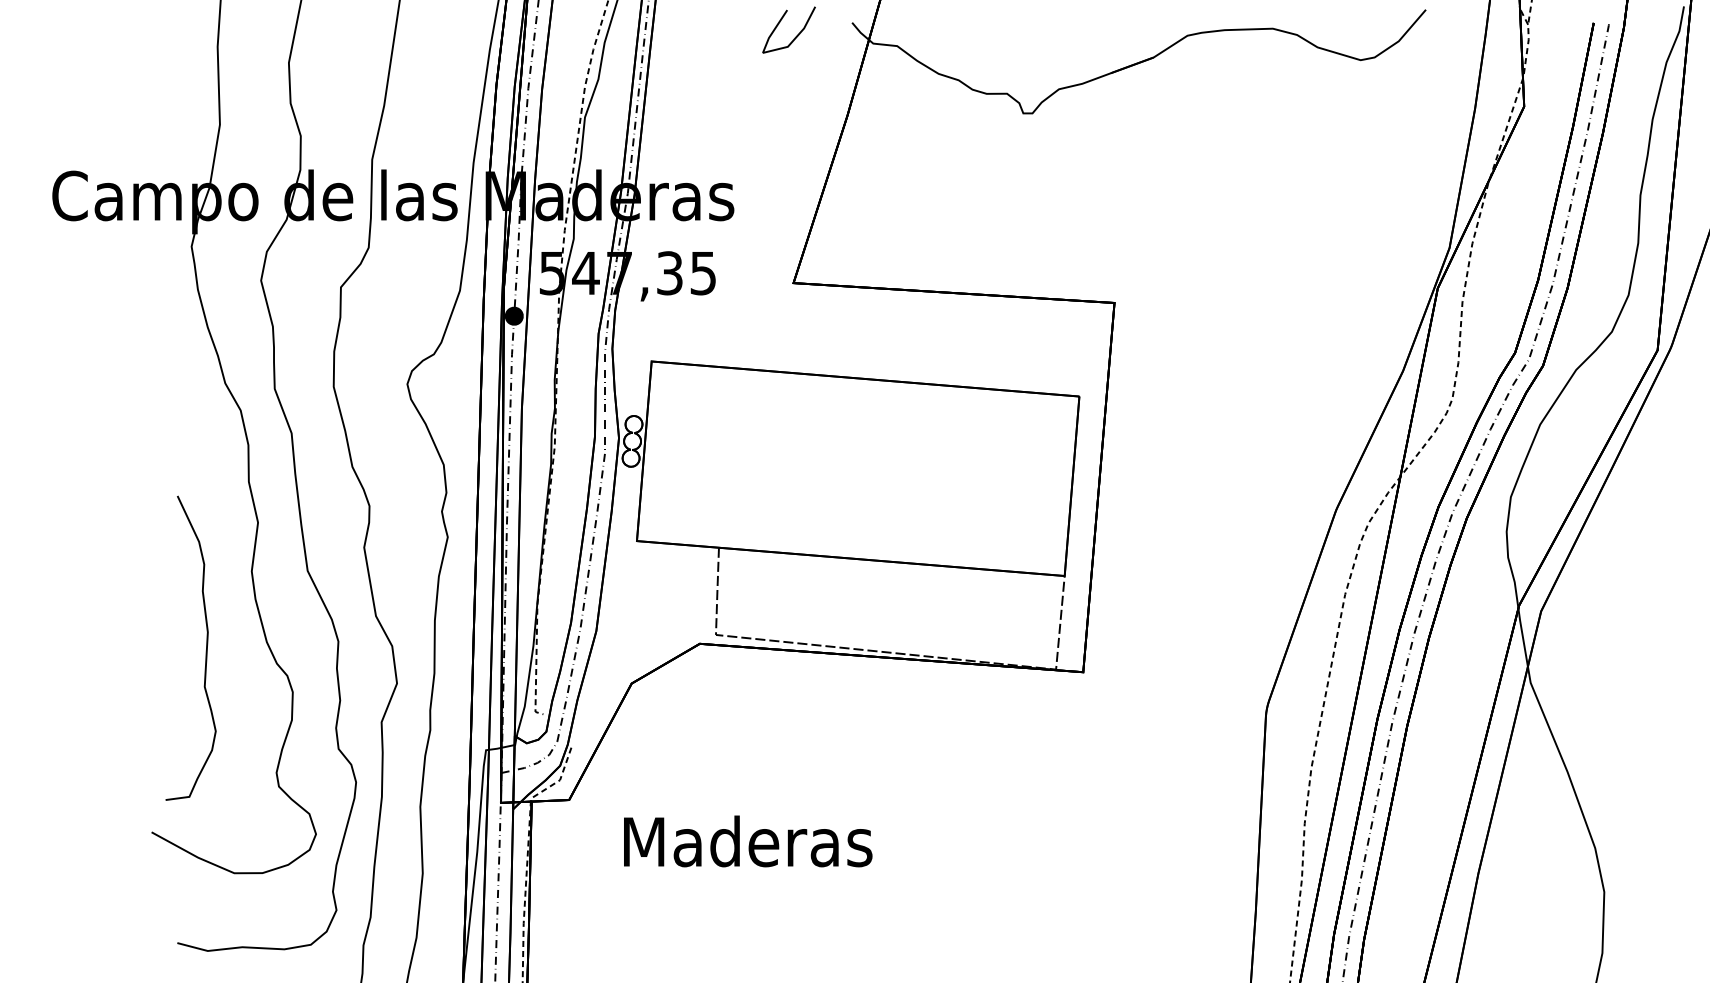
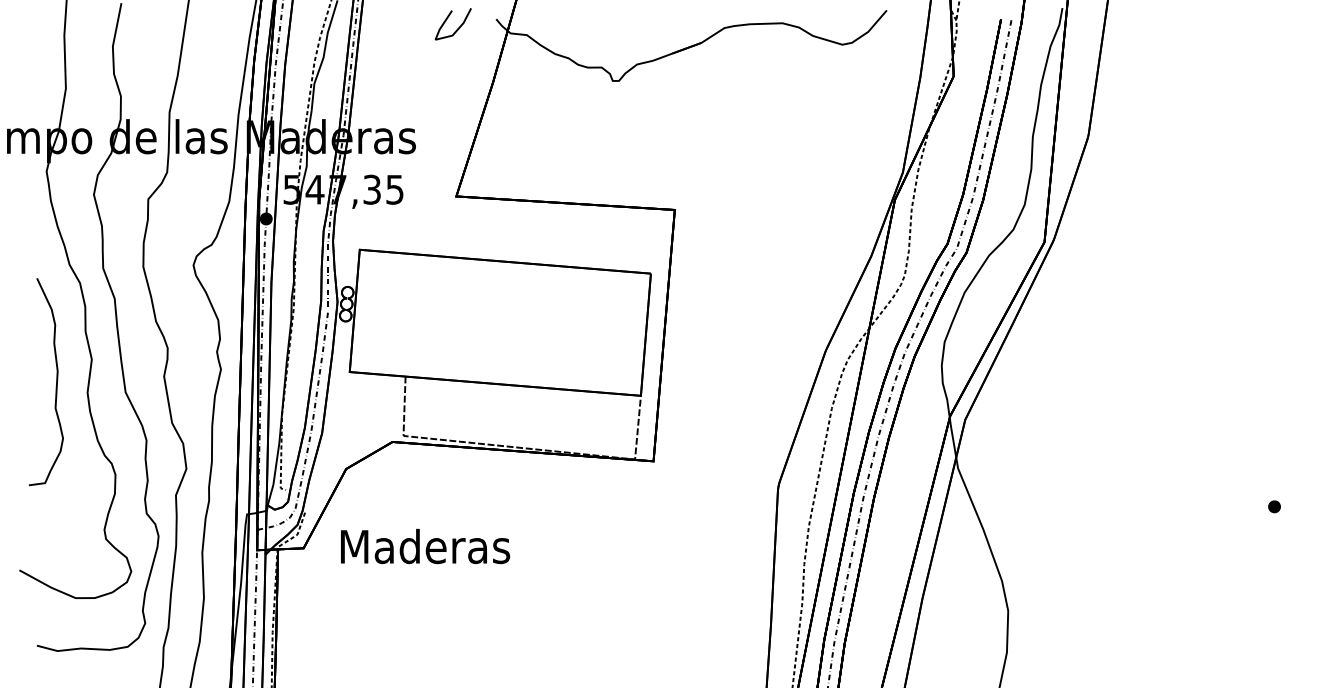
curve: (204, 654) -> (55, 386), moved
text: (748, 841) -> (425, 546), moved

